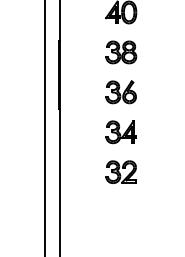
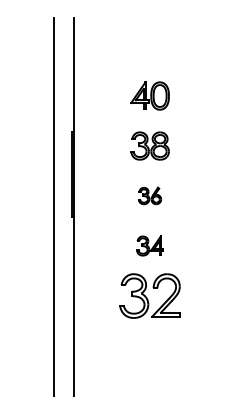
part: (120, 91) -> (149, 195), size x0.6
part: (120, 131) -> (149, 245), size x0.7
part: (120, 171) -> (149, 295), size x1.6

